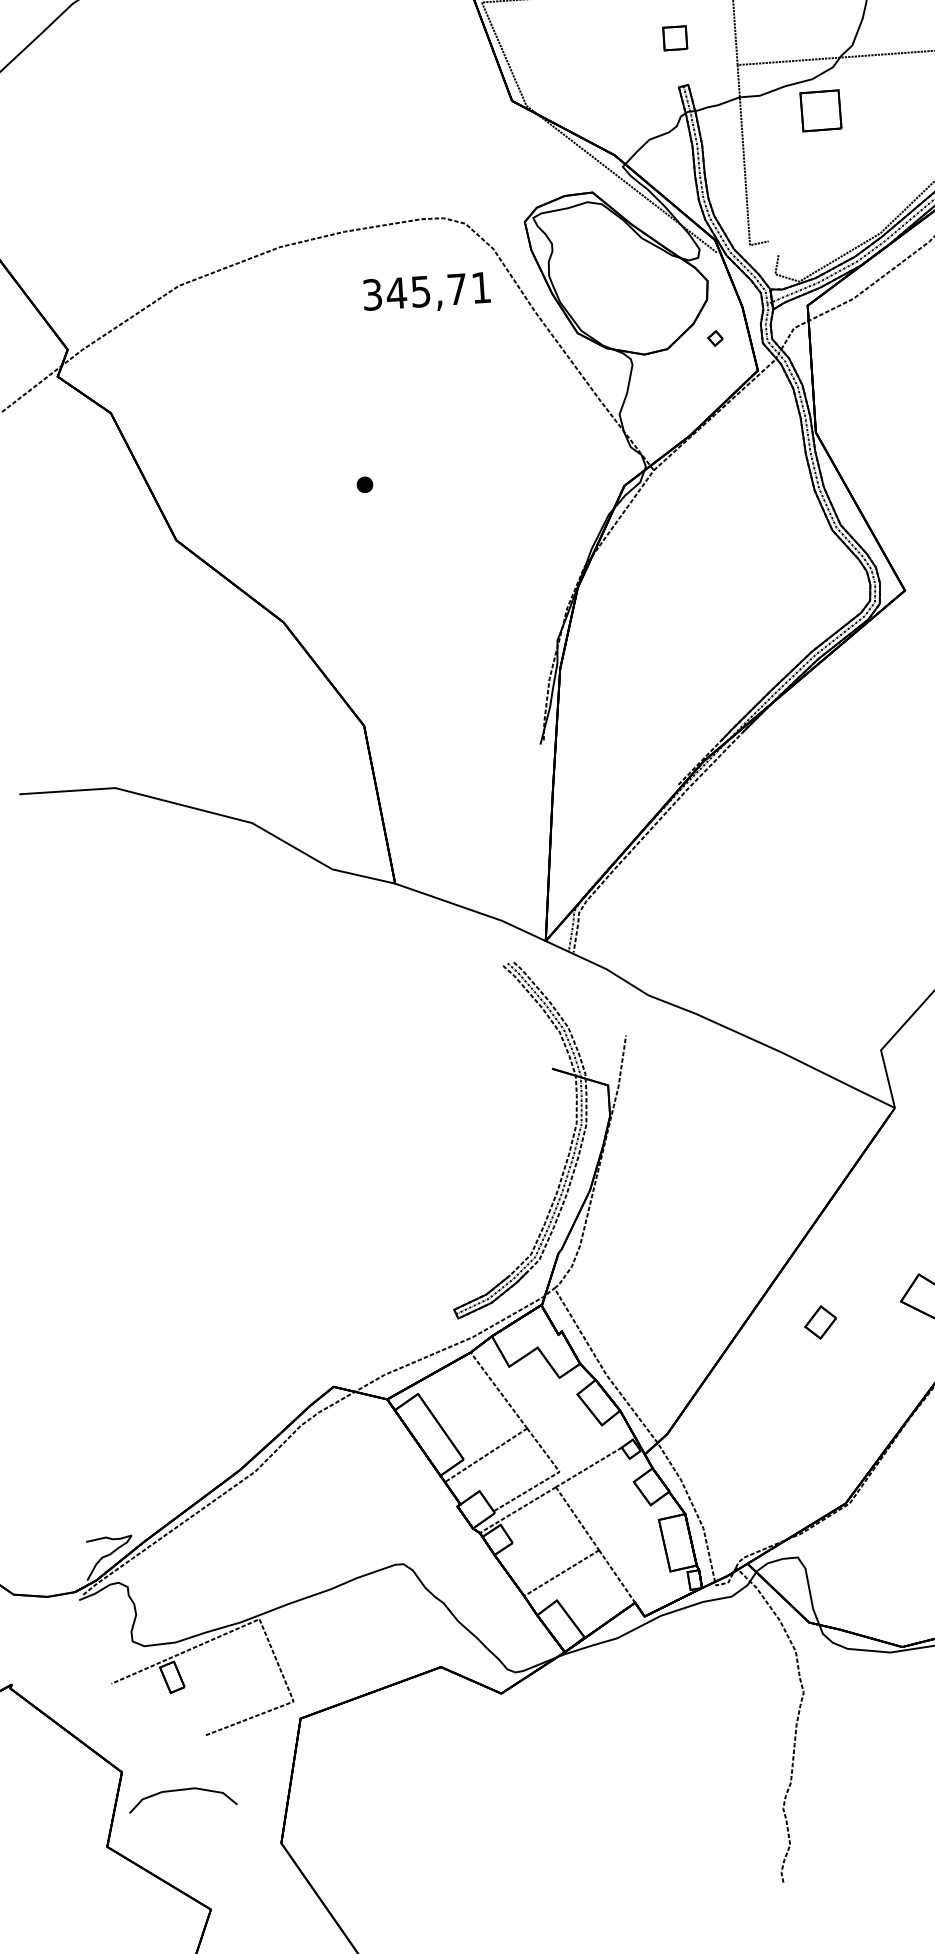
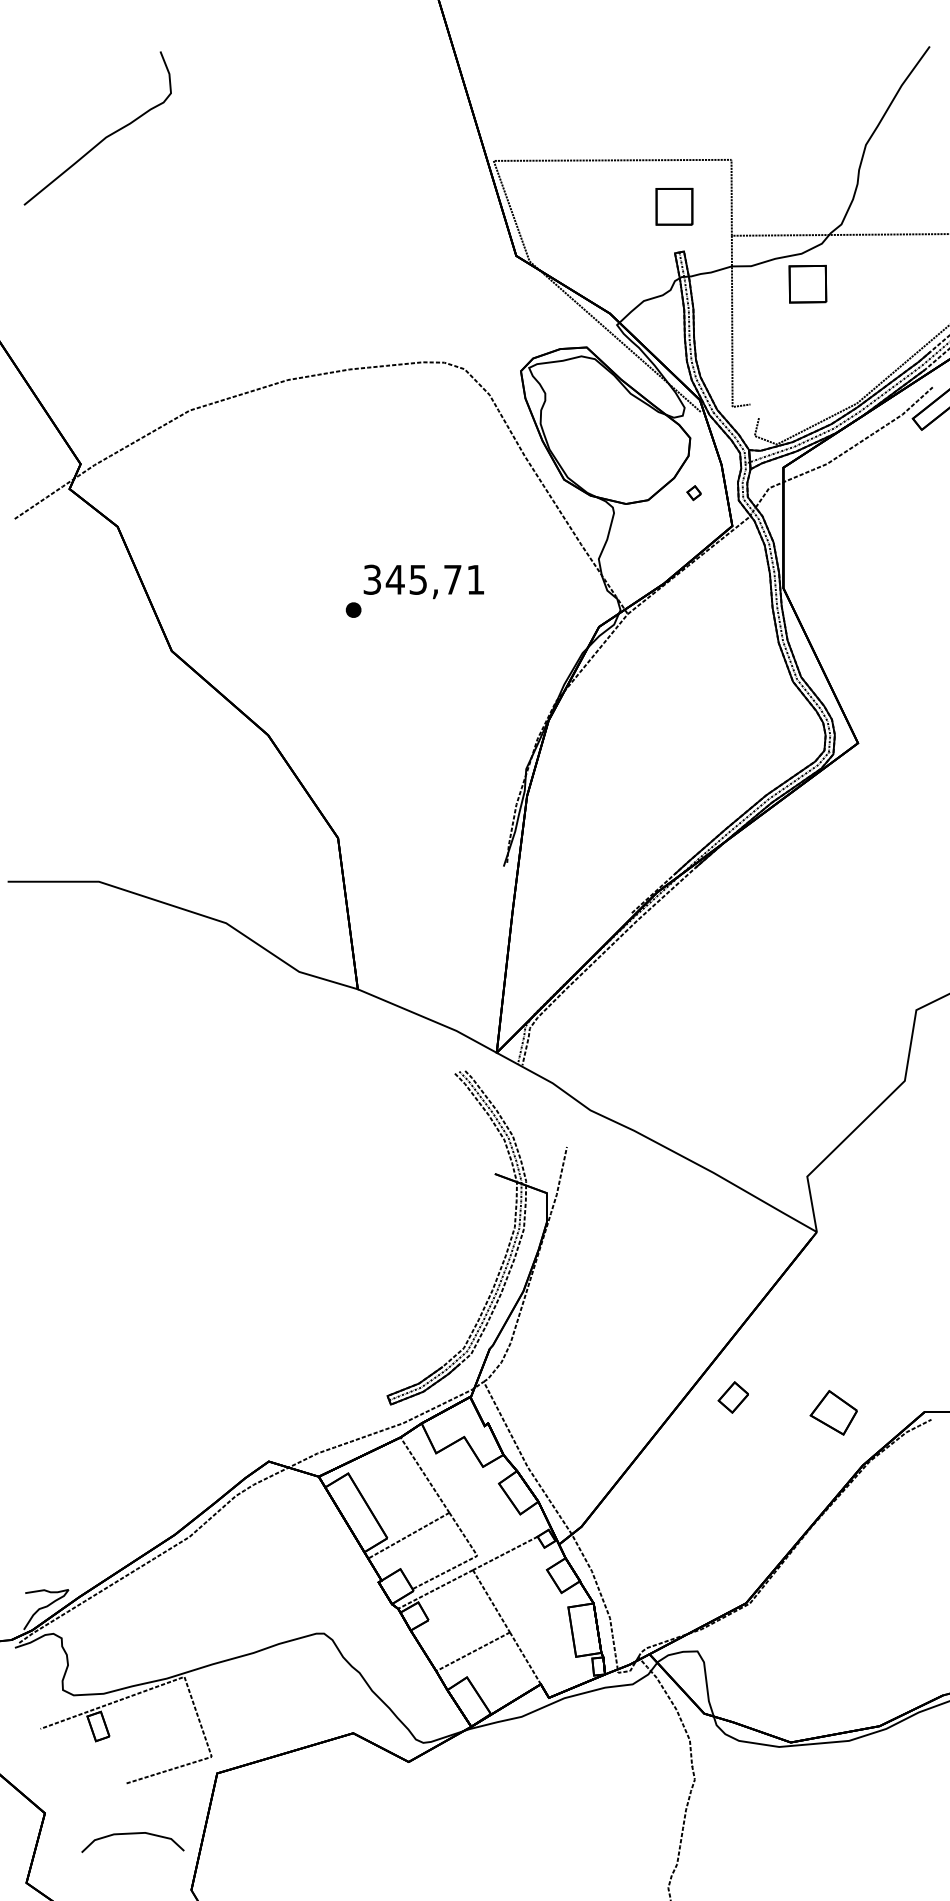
part: (675, 38) -> (674, 206), size x1.67
text: (426, 293) -> (423, 581), moved
part: (819, 1322) -> (732, 1397), moved
part: (181, 1790) -> (132, 1834), moved

